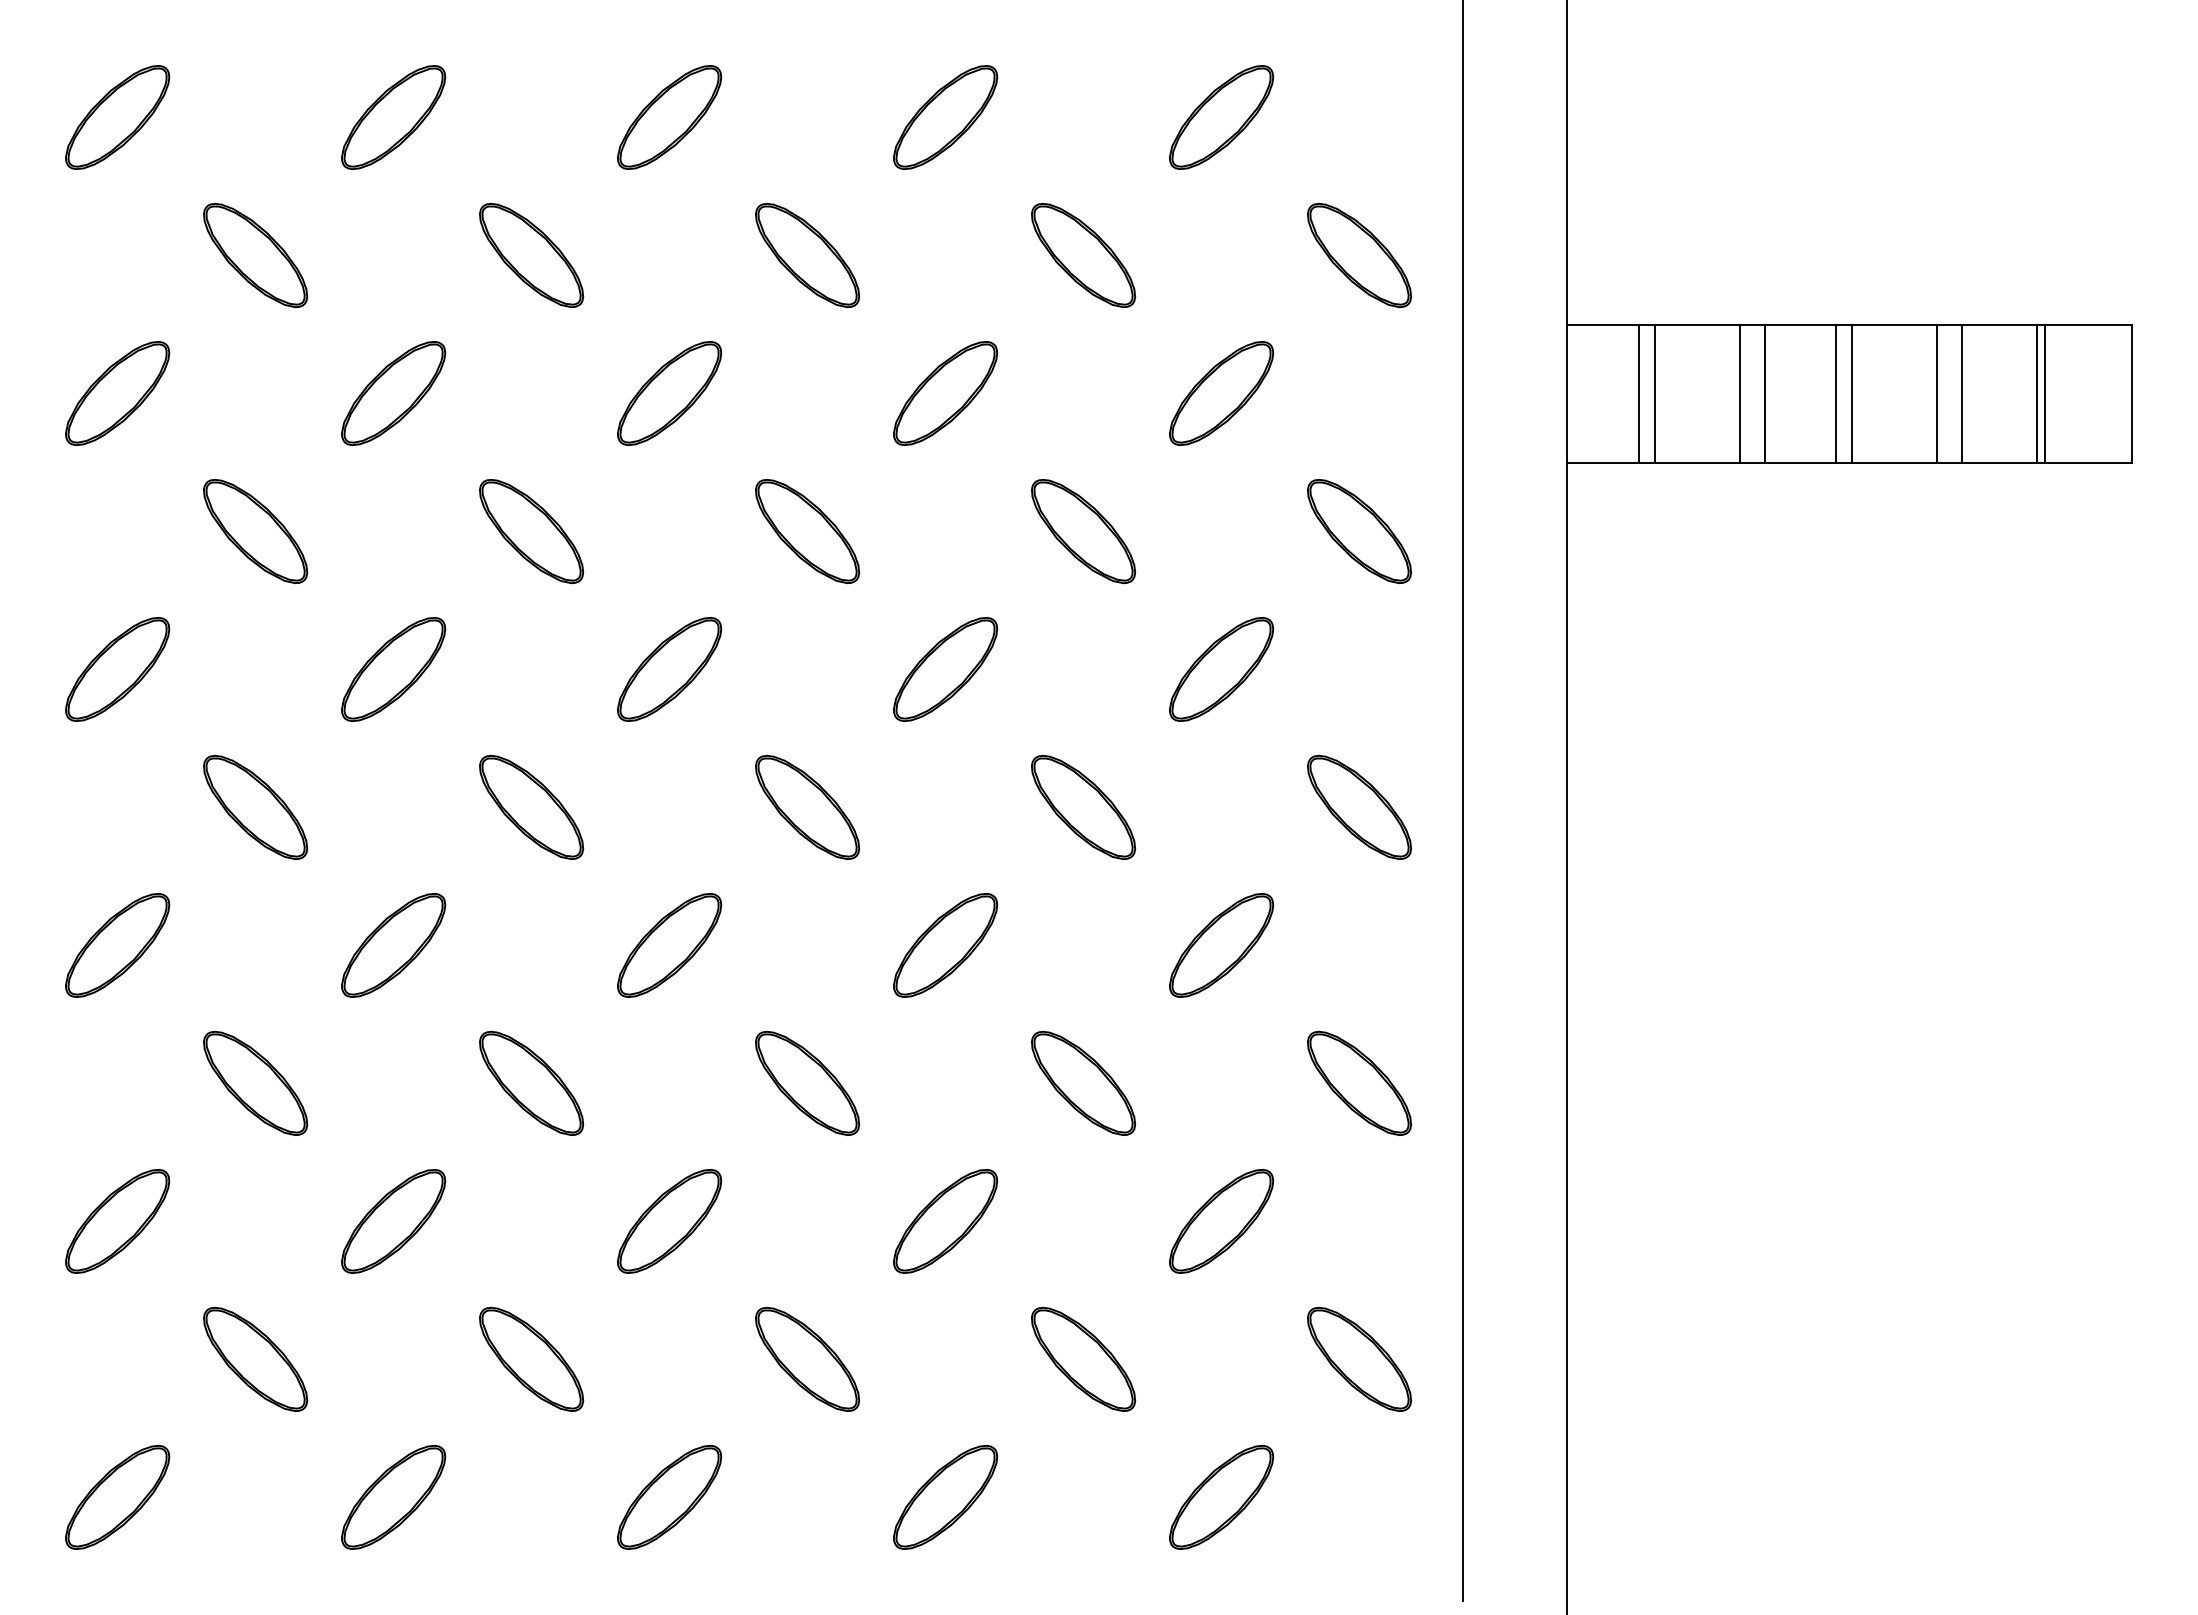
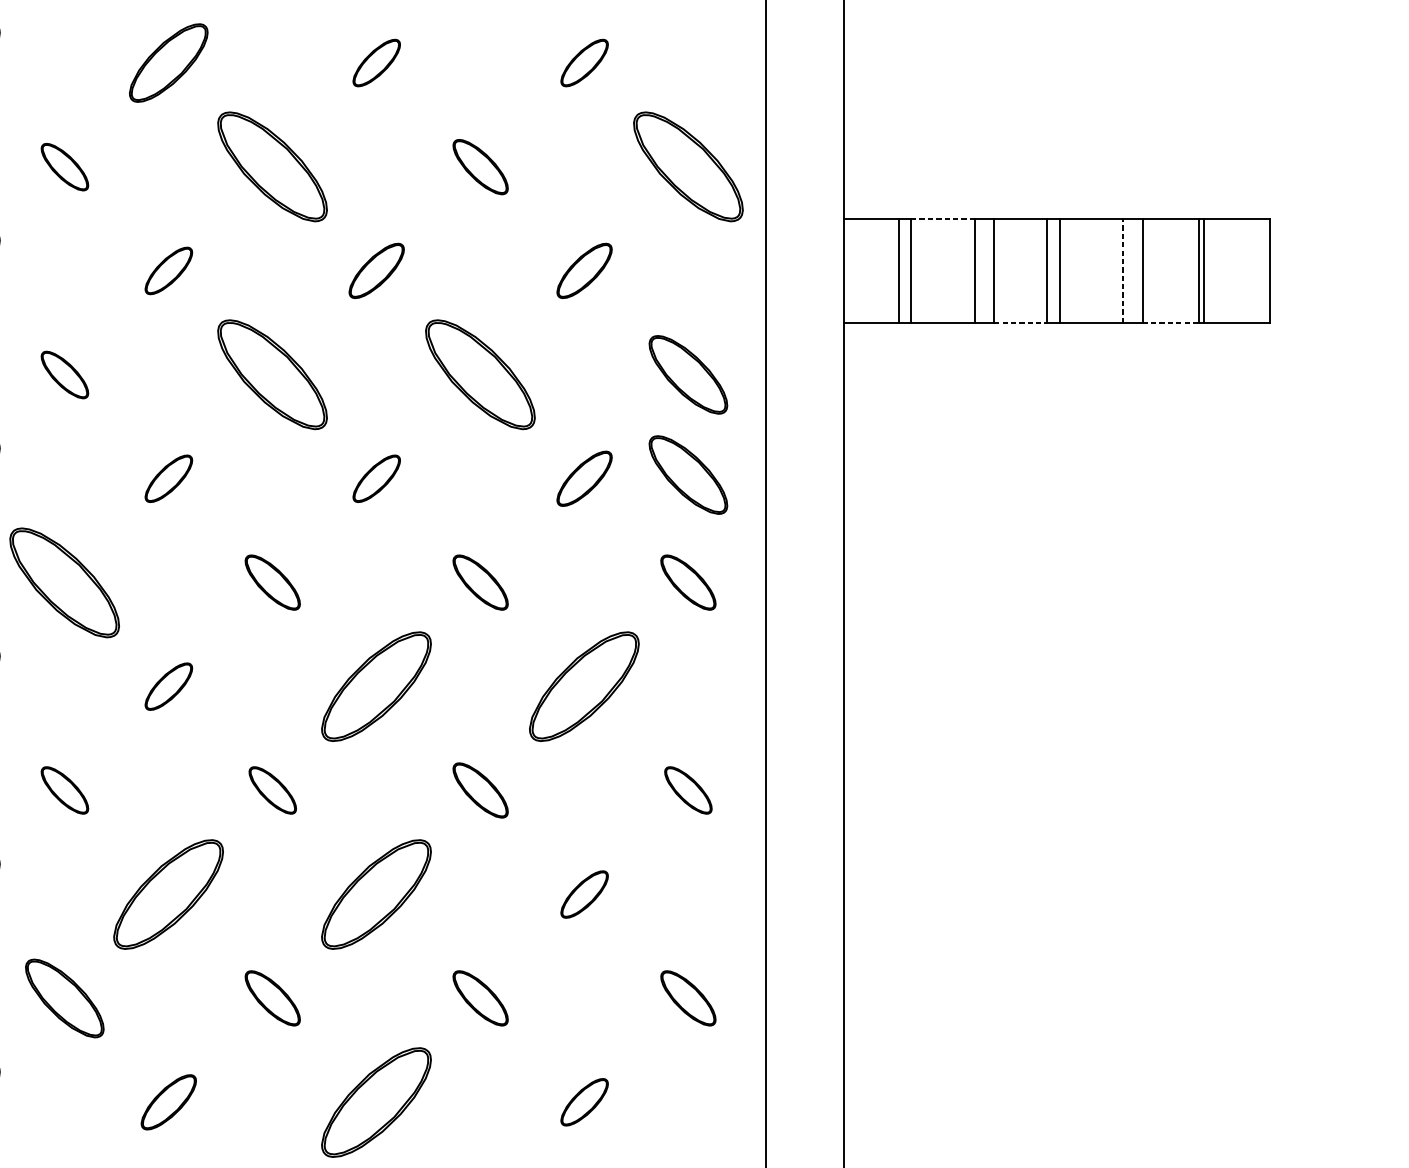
part: (945, 117) -> (376, 63), size x0.6
part: (1221, 117) -> (584, 63), size x0.6
part: (531, 255) -> (64, 167), size x0.6
part: (807, 255) -> (272, 167), size x1.4
part: (1083, 255) -> (480, 167), size x0.7
part: (1359, 255) -> (688, 167), size x1.4
line: (1697, 324) -> (943, 218), solid -> dashed
part: (669, 393) -> (168, 270), size x0.6
part: (945, 393) -> (376, 270), size x0.7
part: (1221, 393) -> (584, 270), size x0.7
line: (1936, 393) -> (1123, 270), solid -> dashed
line: (1801, 462) -> (1021, 322), solid -> dashed
line: (2000, 462) -> (1171, 322), solid -> dashed
part: (531, 531) -> (64, 374), size x0.6
part: (807, 531) -> (272, 374), size x1.4
part: (1083, 531) -> (480, 374), size x1.4
part: (1359, 664) -> (688, 475), added
part: (669, 669) -> (168, 478), size x0.6
part: (945, 669) -> (376, 478), size x0.6
part: (1221, 669) -> (584, 478), size x0.7
part: (531, 806) -> (64, 582), size x1.4
part: (807, 806) -> (272, 582), size x0.7
part: (1083, 806) -> (480, 582), size x0.7
part: (1359, 806) -> (688, 582), size x0.7
part: (669, 945) -> (168, 686), size x0.6
part: (945, 945) -> (376, 686), size x1.4
part: (1221, 945) -> (584, 686), size x1.4
part: (531, 1082) -> (64, 789), size x0.6
part: (807, 1082) -> (272, 789), size x0.6
part: (1083, 1082) -> (480, 789), size x0.7
part: (1359, 1082) -> (688, 789), size x0.6
part: (669, 1221) -> (168, 894), size x1.4
part: (945, 1221) -> (376, 894), size x1.4
part: (1221, 1221) -> (584, 894), size x0.6
part: (807, 1358) -> (272, 997), size x0.7
part: (1083, 1358) -> (480, 997), size x0.7
part: (1359, 1358) -> (688, 997), size x0.7
part: (669, 1496) -> (168, 1101), size x0.7
part: (945, 1496) -> (376, 1101), size x1.4
part: (1221, 1496) -> (584, 1101), size x0.6

